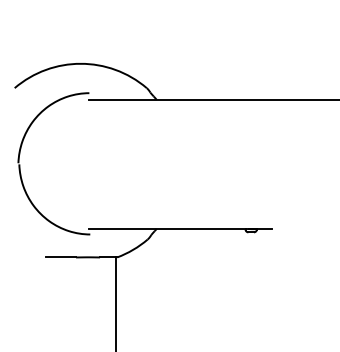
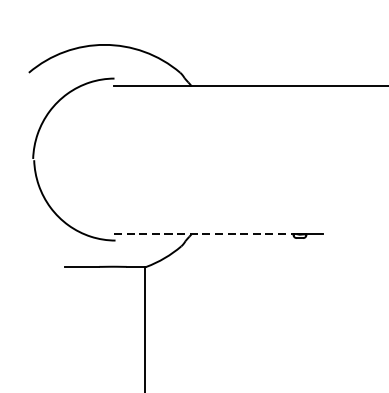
line: (167, 229) -> (204, 234), solid -> dashed

